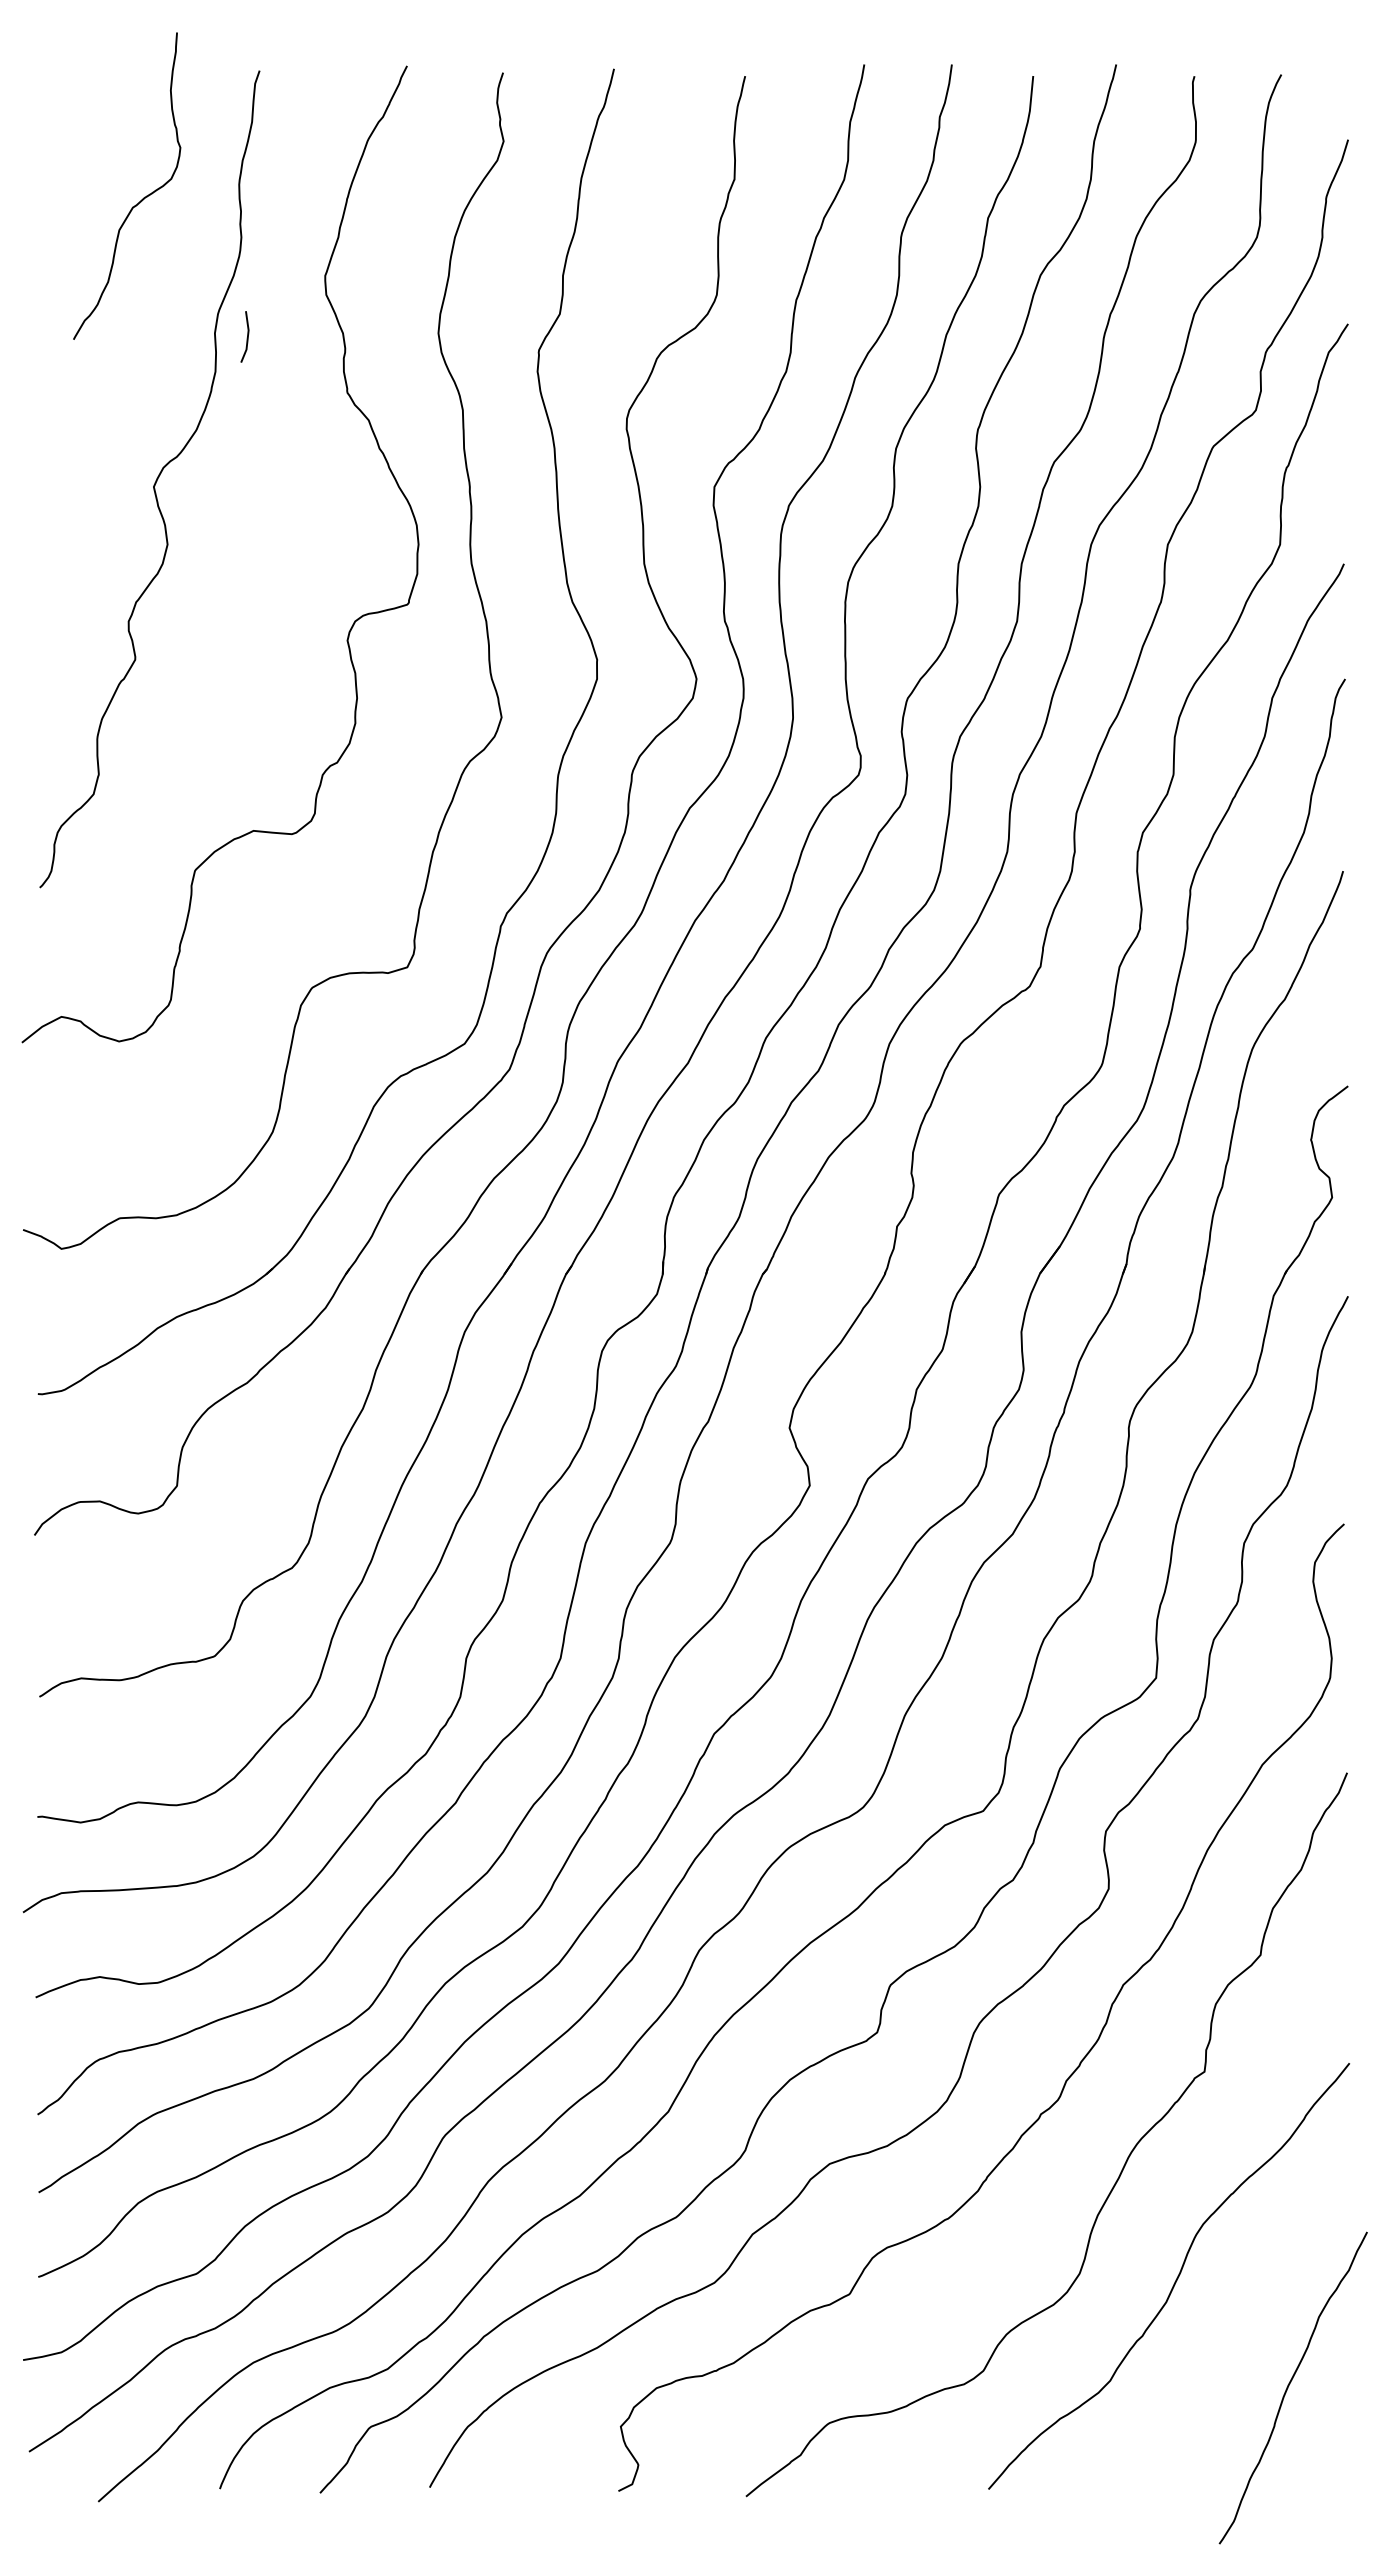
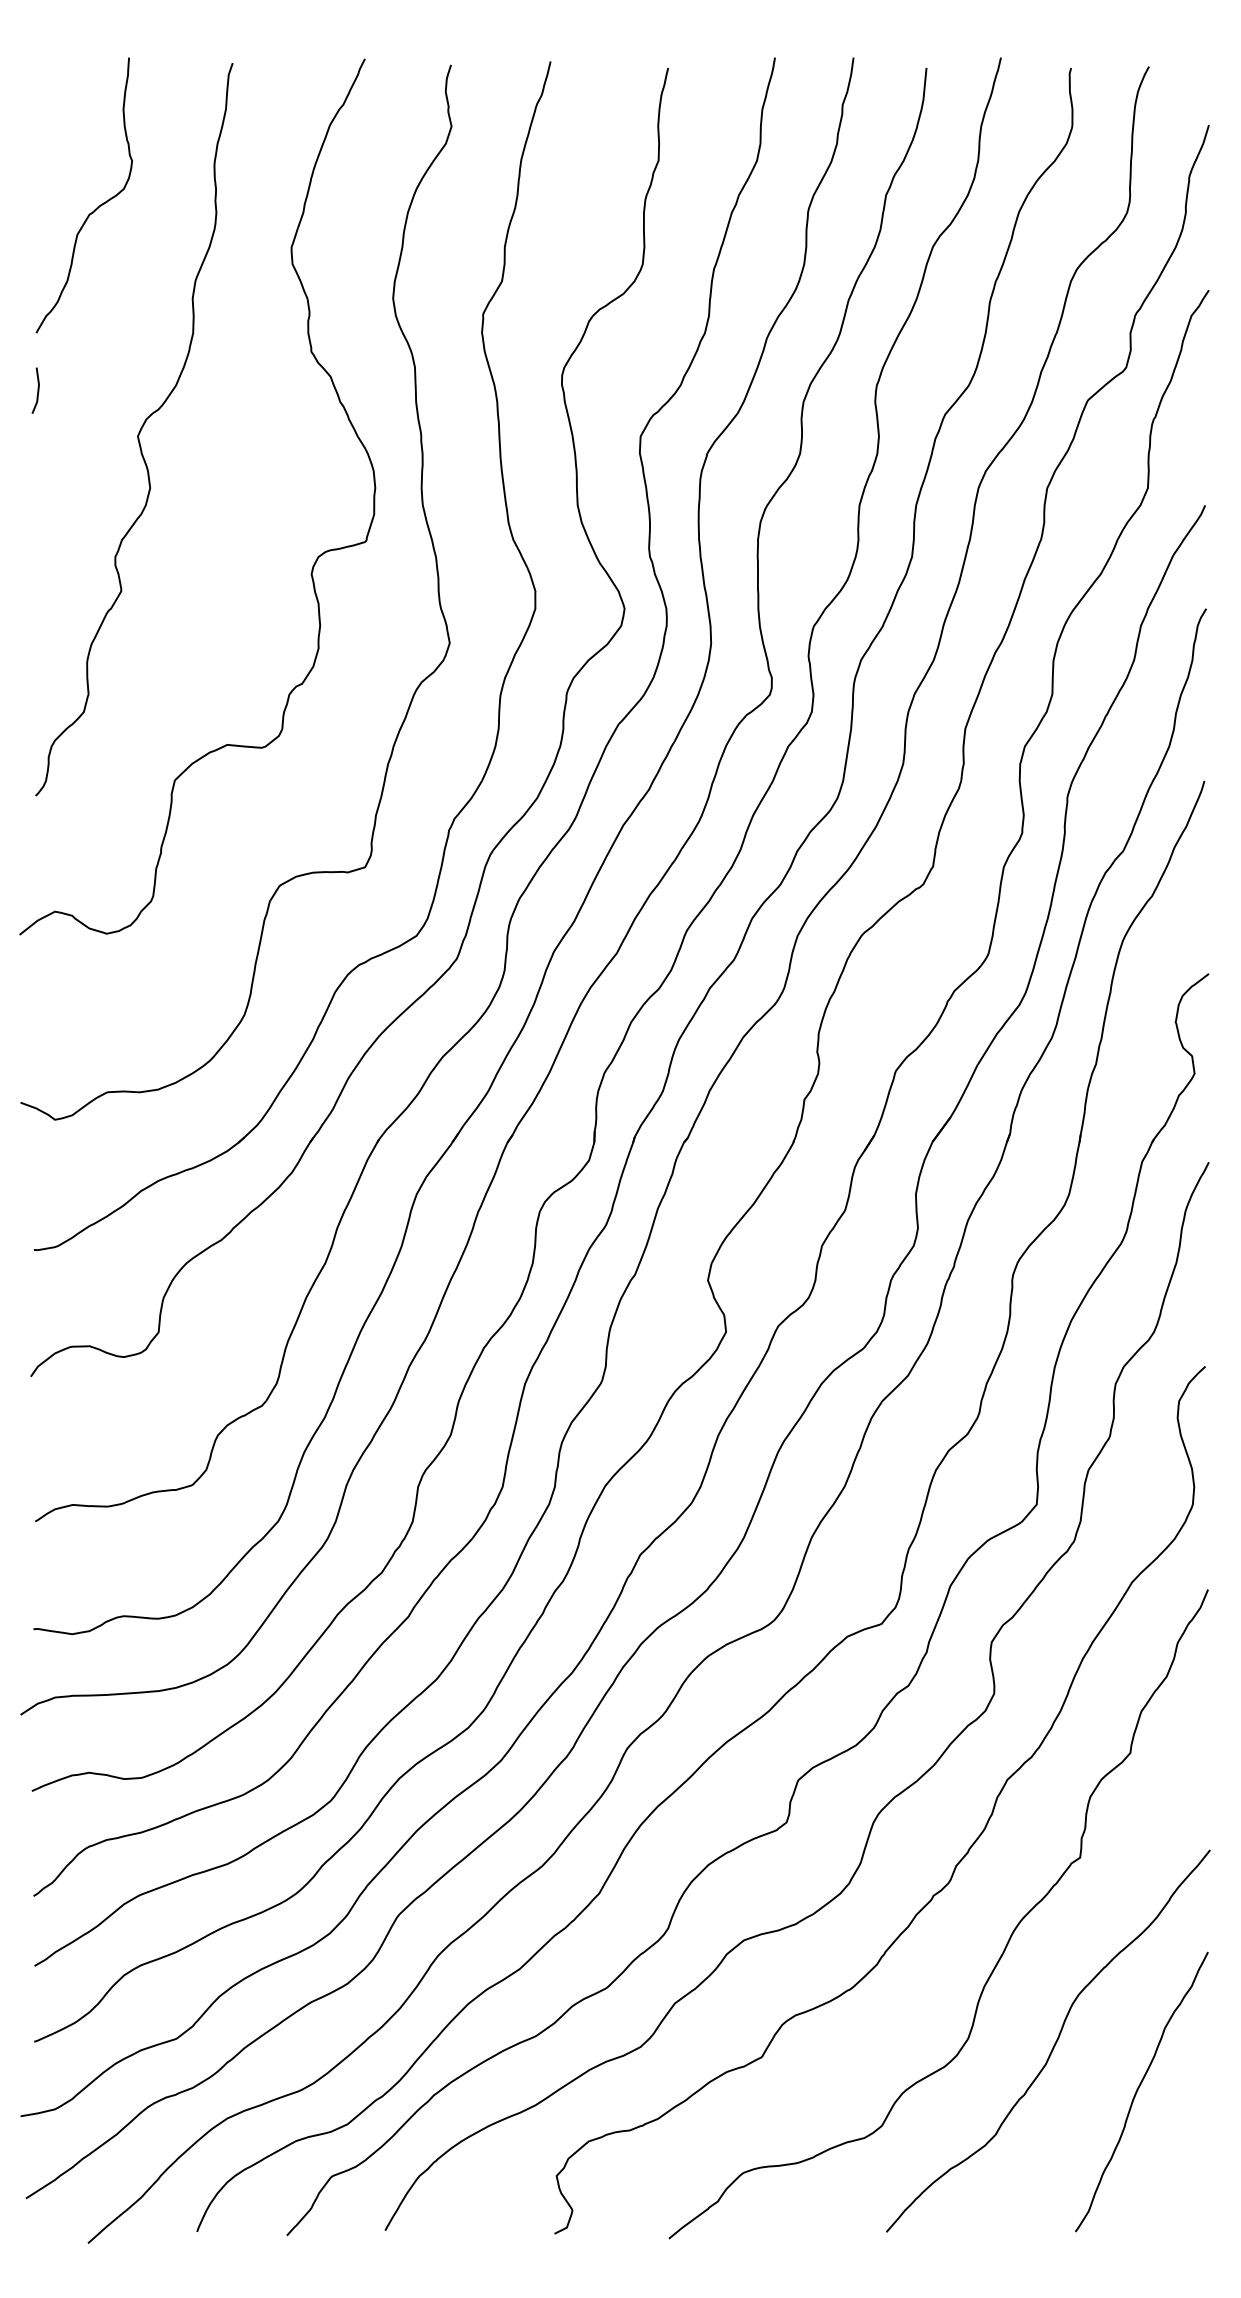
curve: (141, 199) -> (97, 207), moved
line: (246, 338) -> (37, 392), moved
curve: (1289, 2386) -> (1138, 2090), moved

